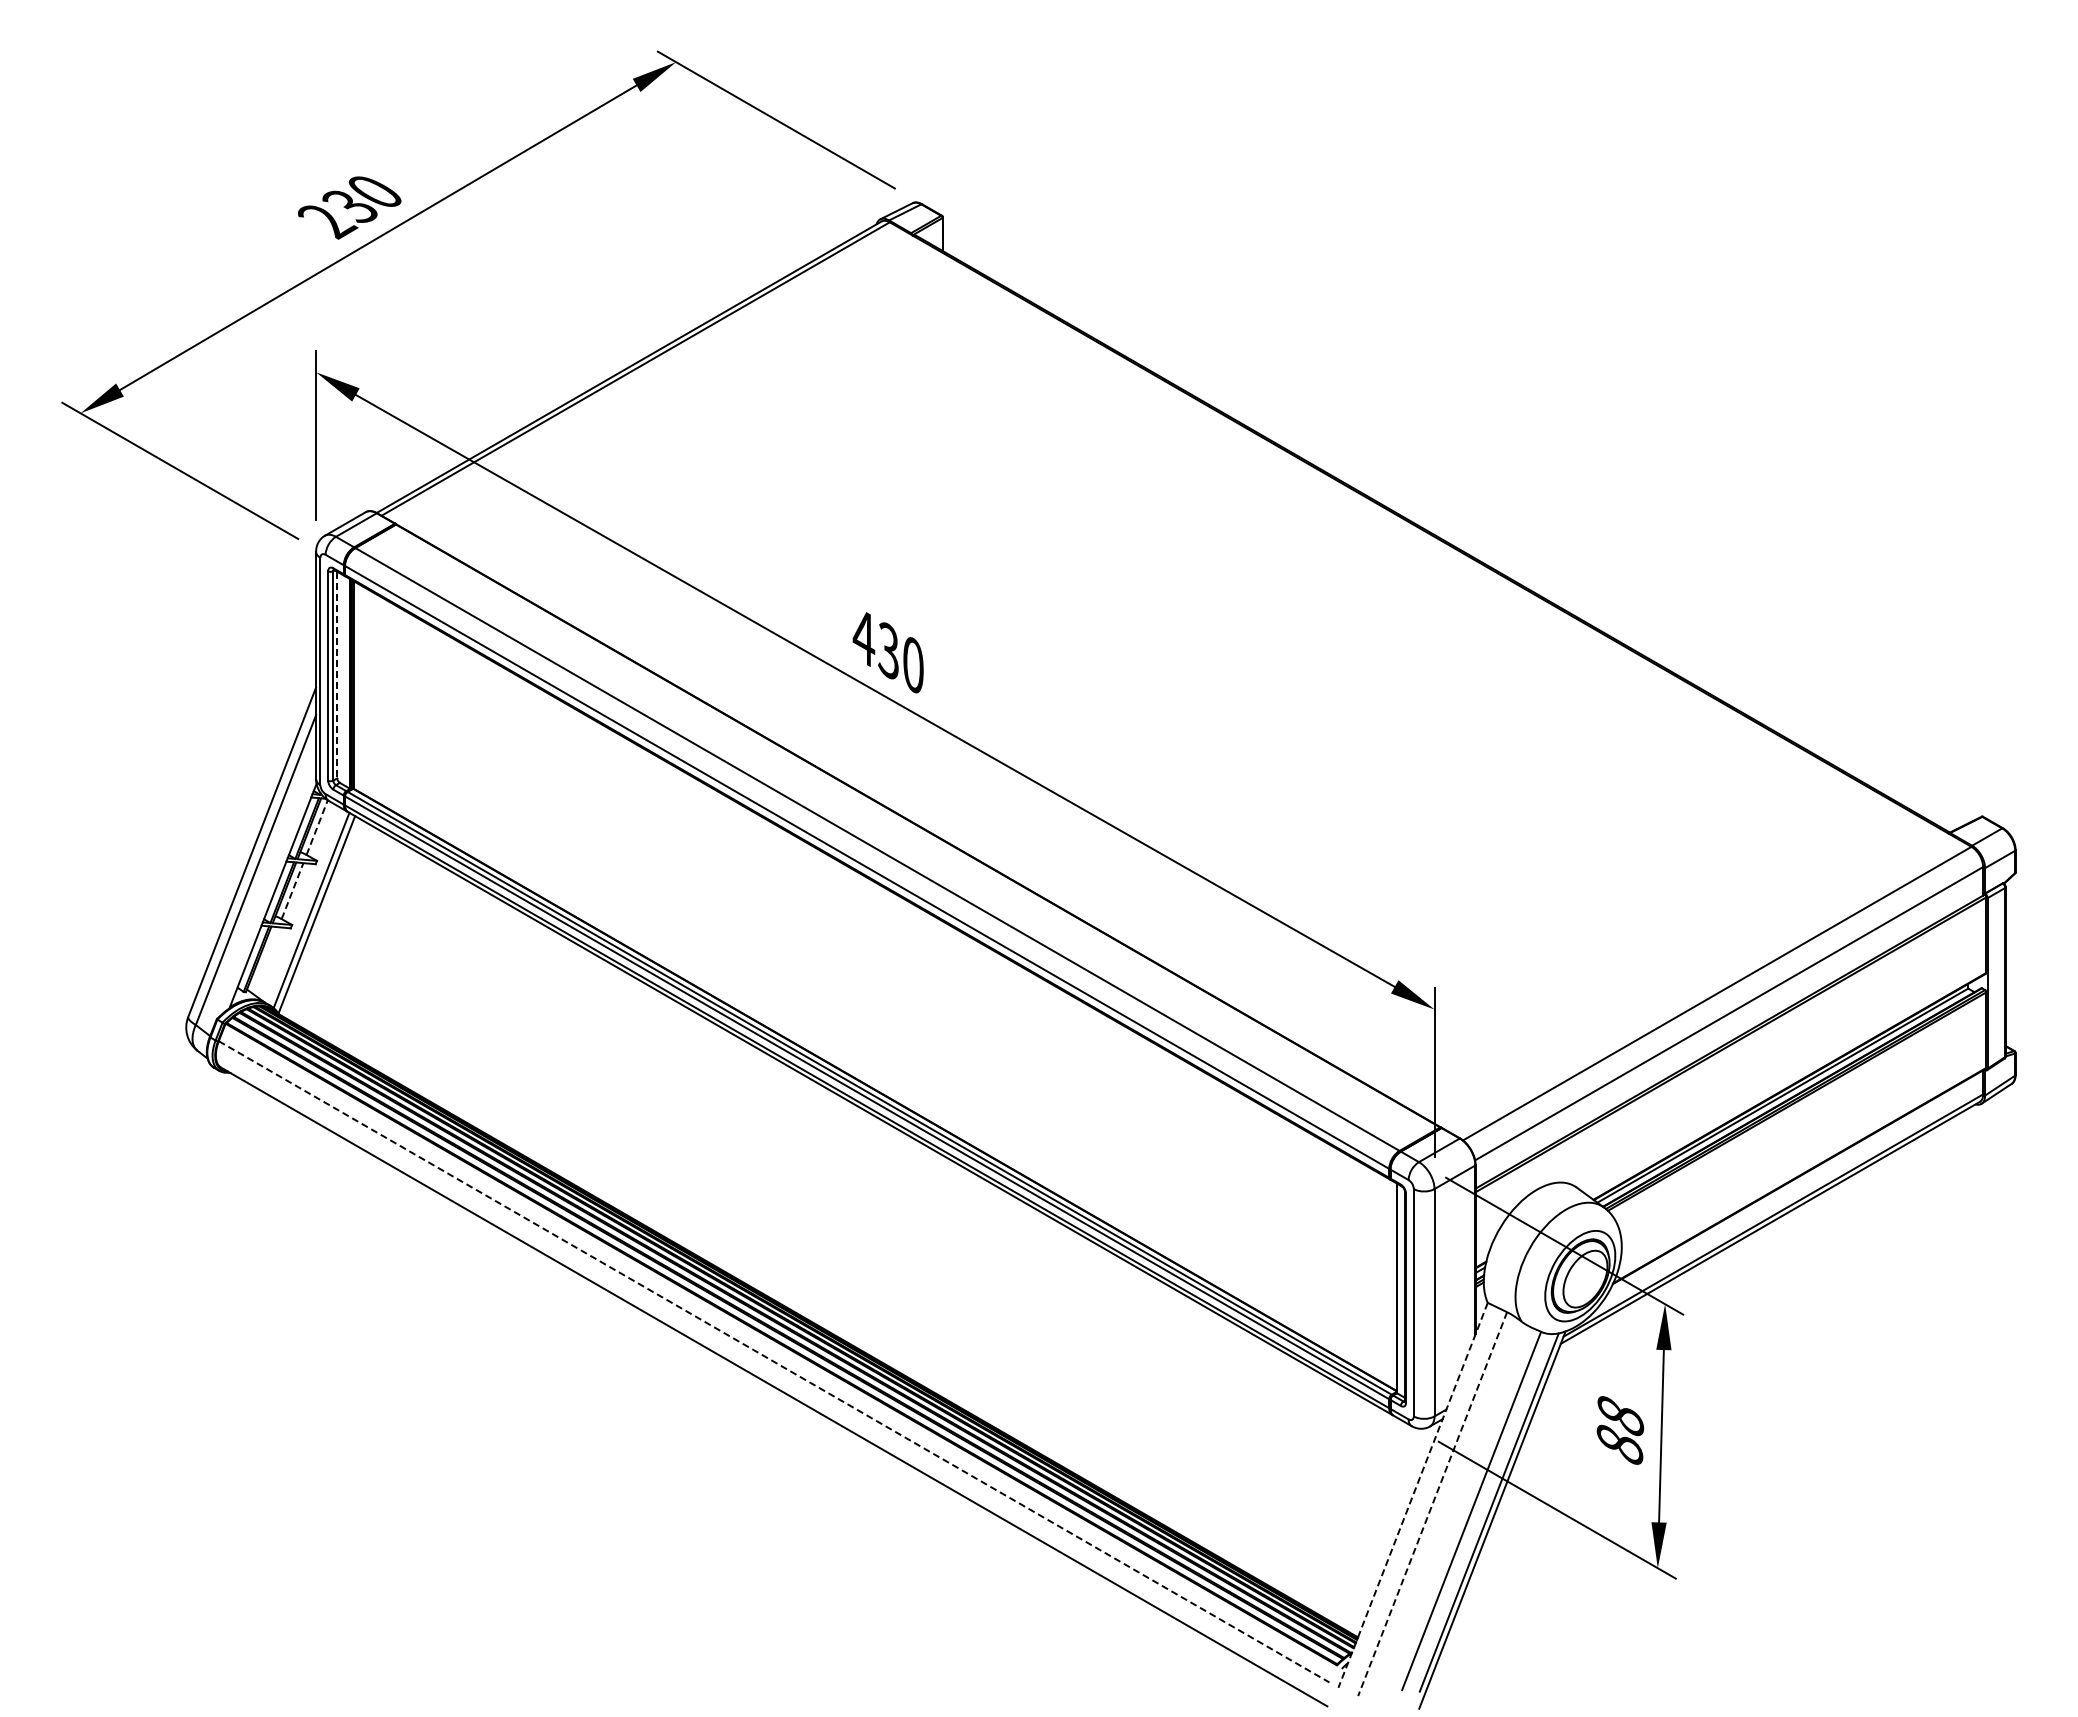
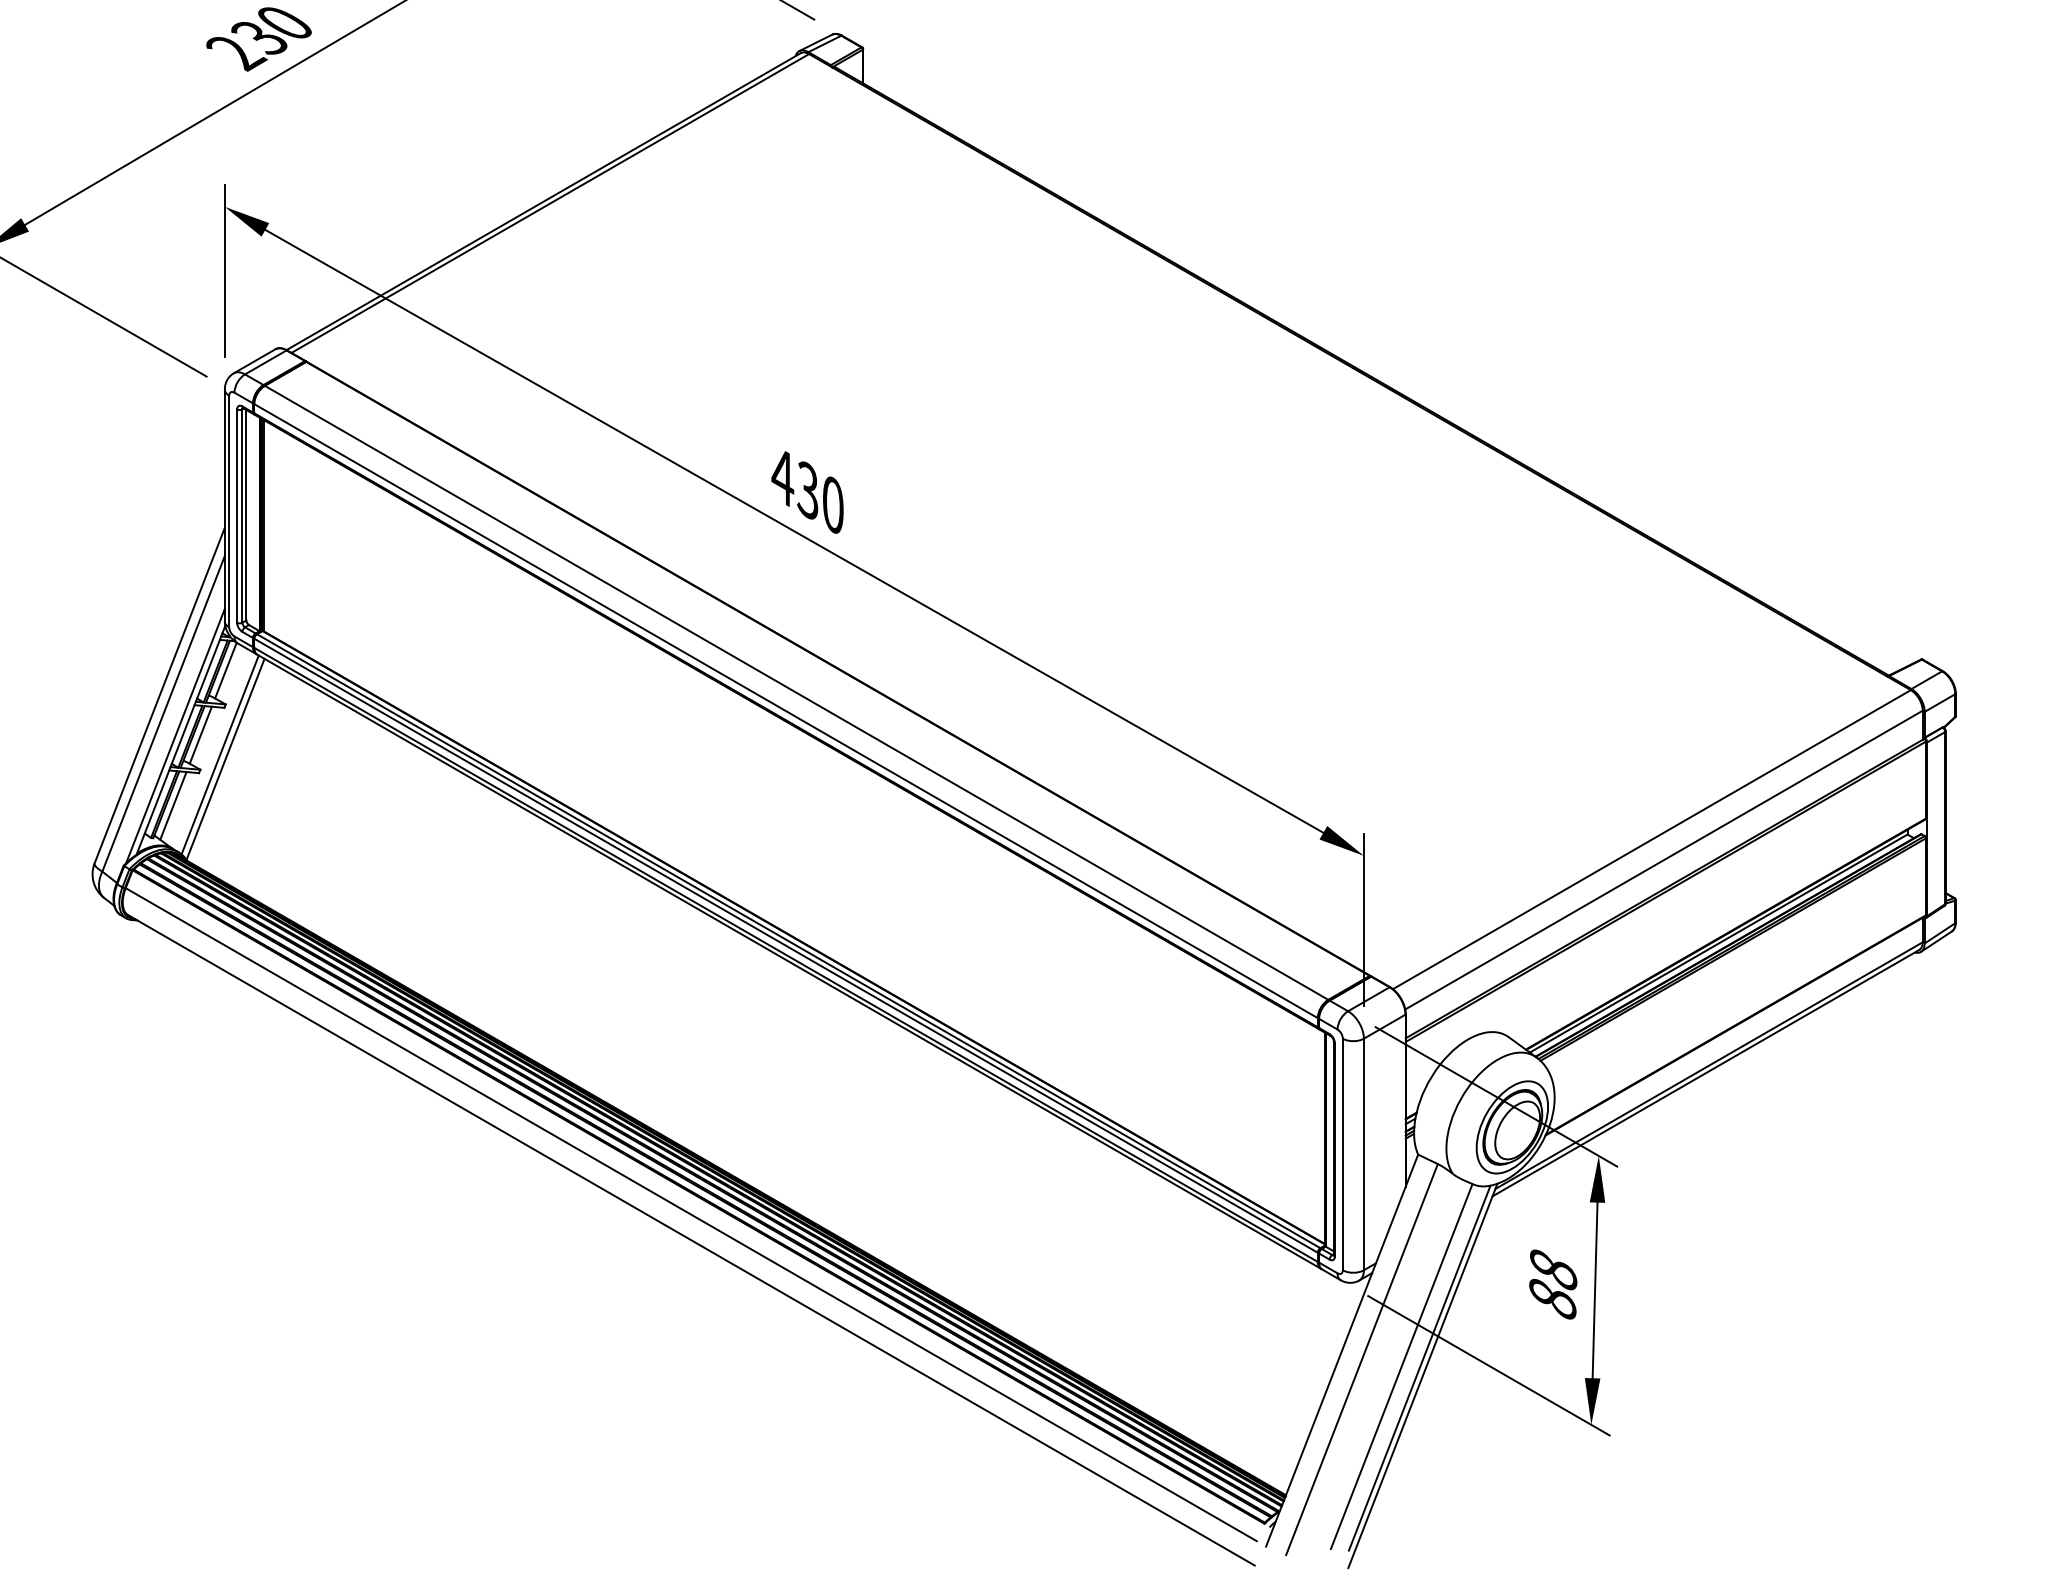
line: (337, 675) -> (246, 515), dashed -> solid
line: (317, 827) -> (226, 670), dashed -> solid
line: (292, 890) -> (200, 734), dashed -> solid
line: (267, 891) -> (175, 735), added
line: (265, 960) -> (173, 805), added
line: (774, 1362) -> (691, 1215), dashed -> solid
line: (1412, 1495) -> (1341, 1350), dashed -> solid
line: (1432, 1504) -> (1361, 1359), dashed -> solid

